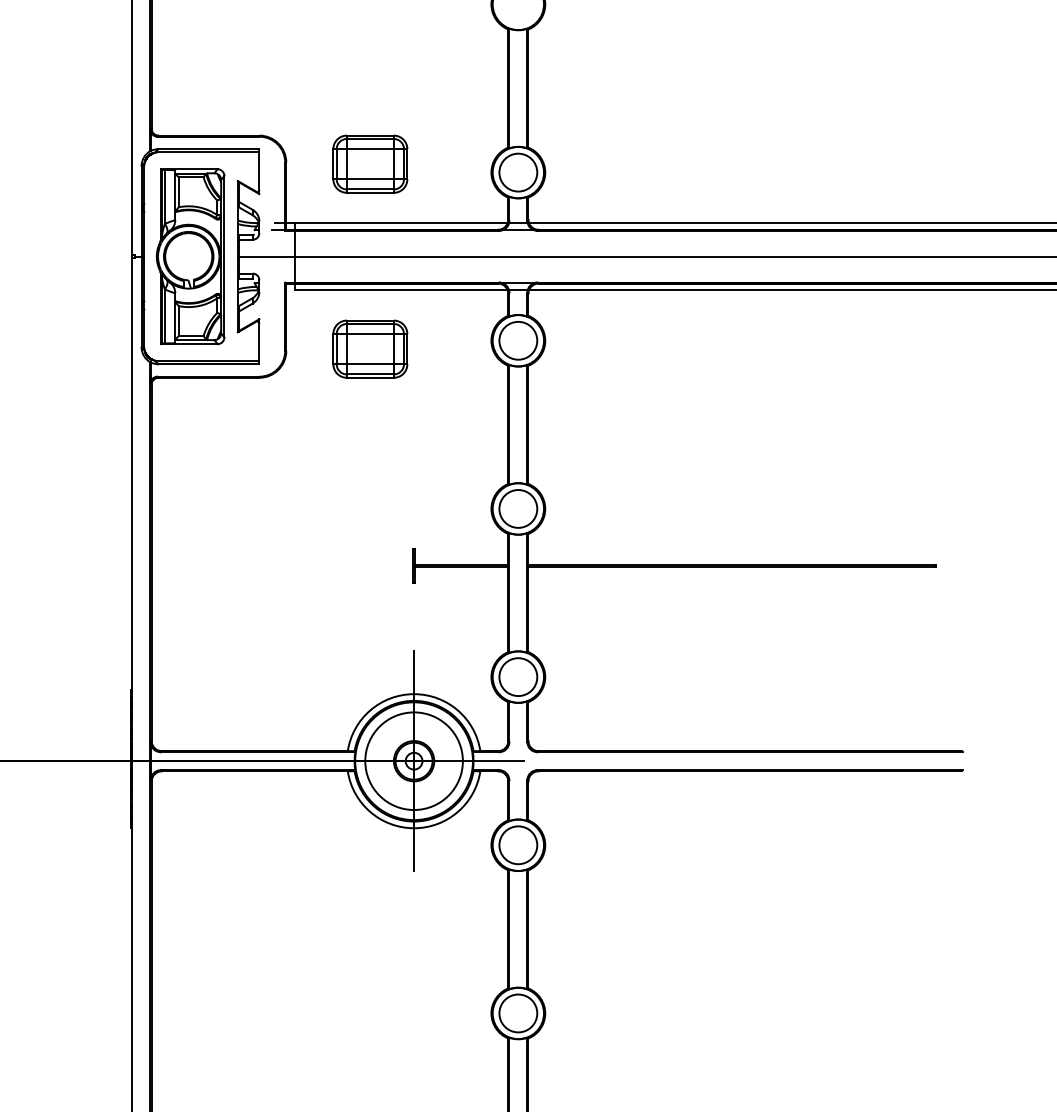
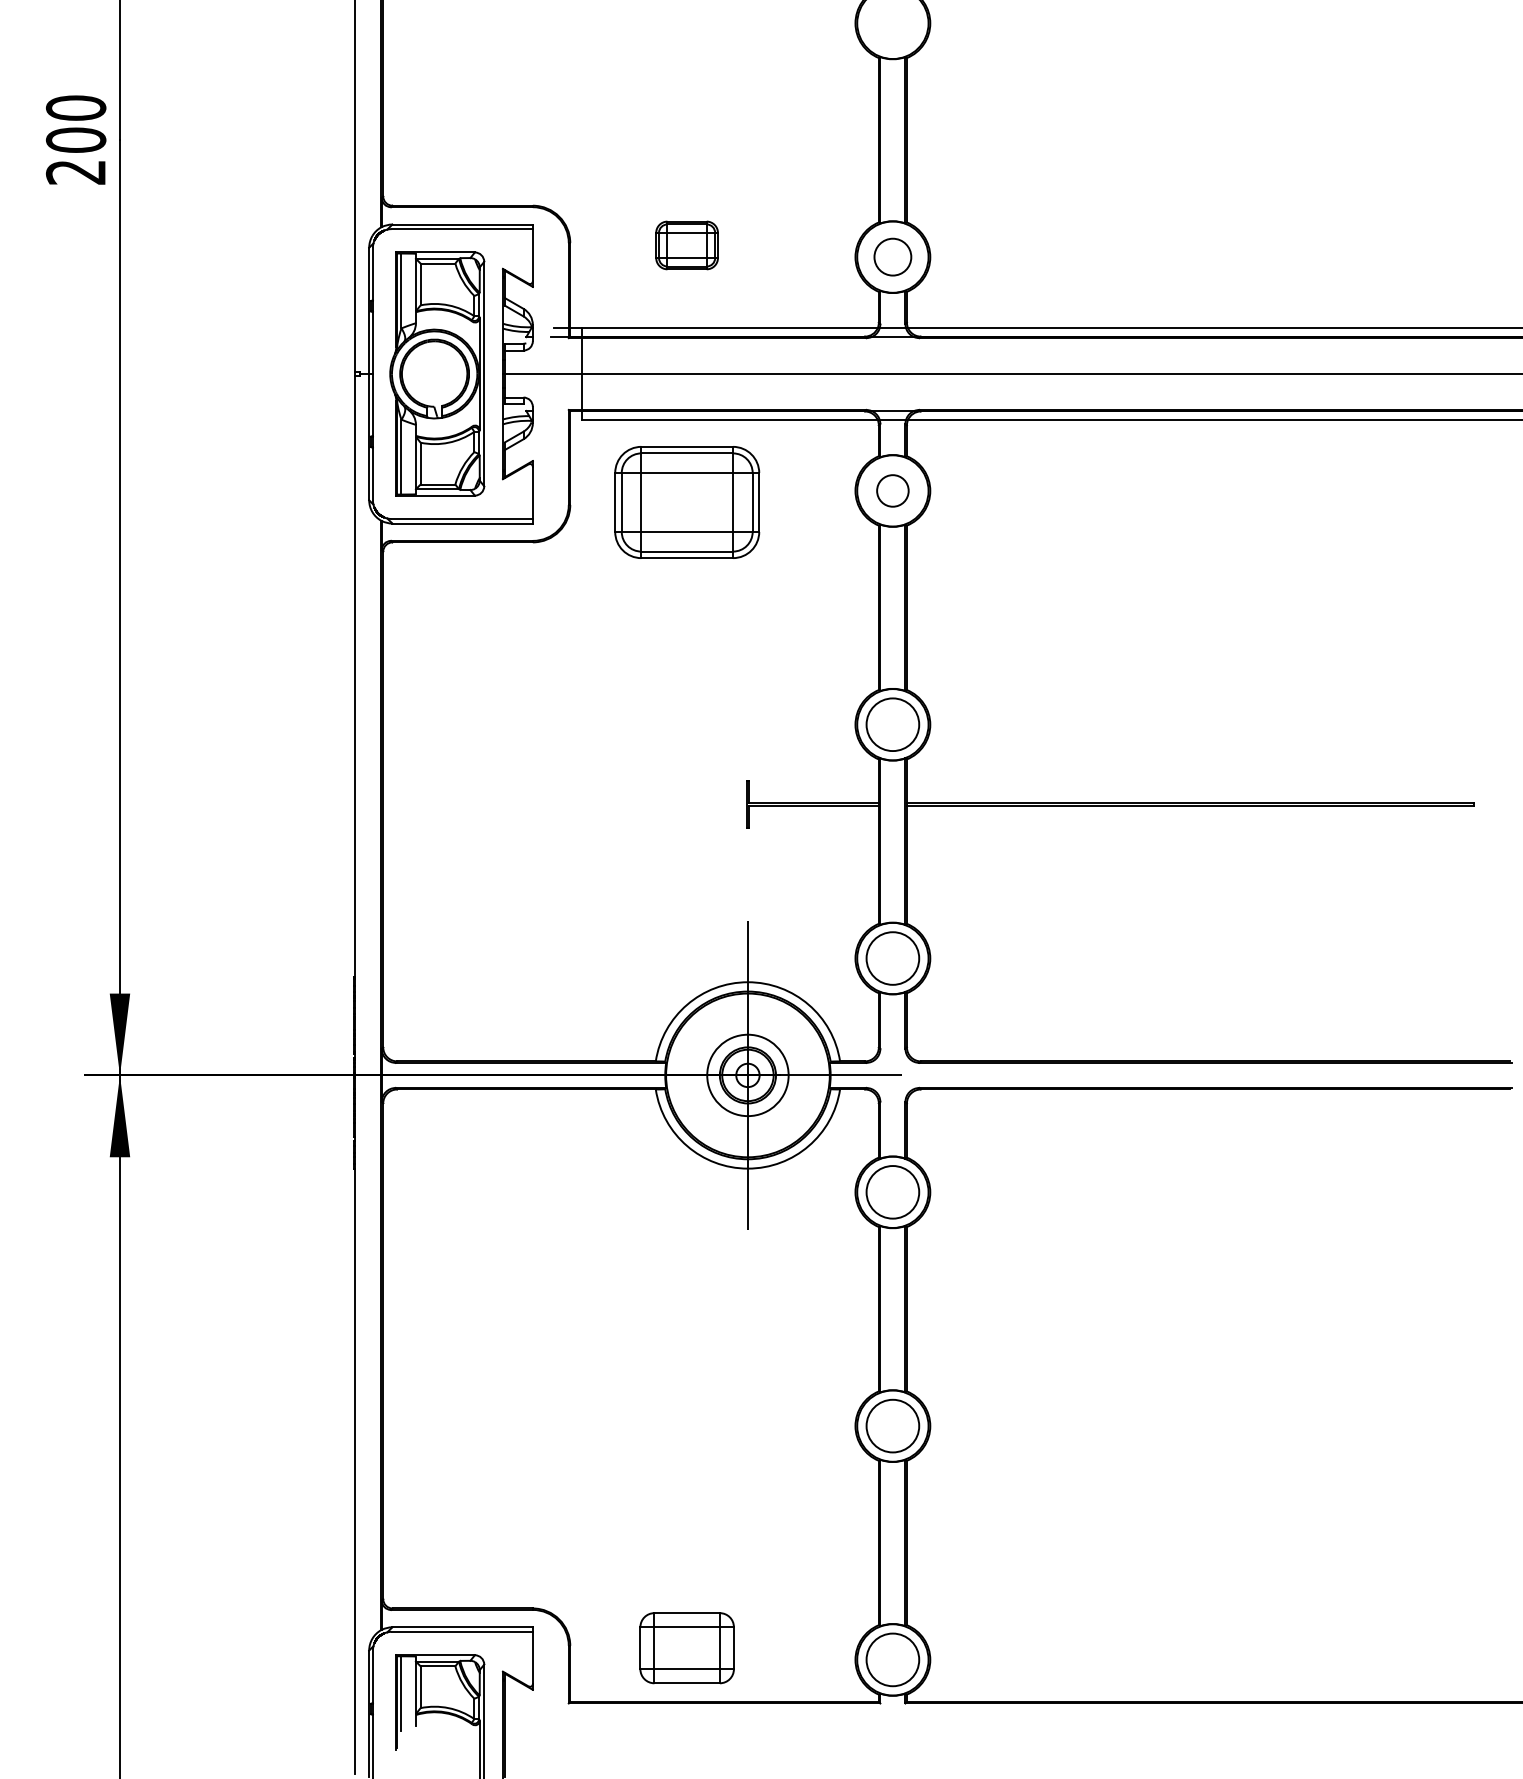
part: (369, 164) -> (686, 245), size x0.6
circle: (518, 172) -> (892, 256), size x0.7
circle: (518, 340) -> (892, 490), size x0.6
part: (369, 349) -> (686, 502), size x1.4
circle: (413, 761) -> (747, 1075), size x0.6

